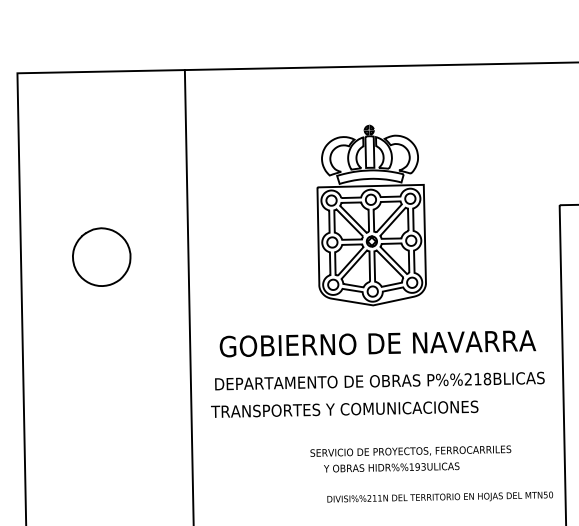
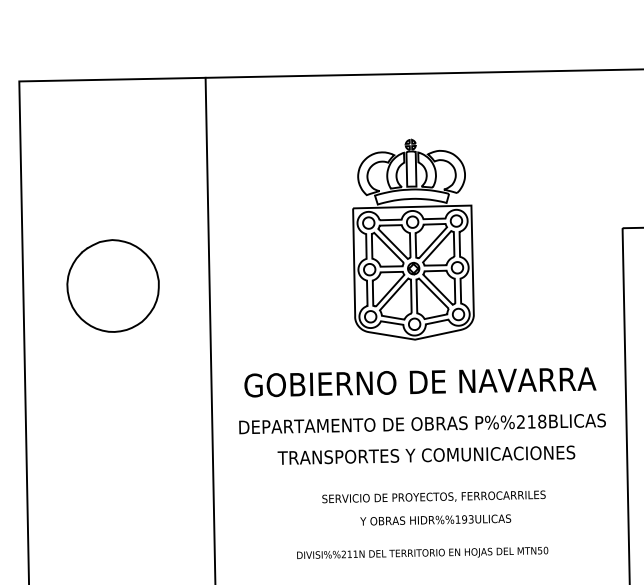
part: (101, 256) -> (112, 285), size x1.43
text: (344, 408) -> (426, 454), moved
text: (410, 450) -> (433, 496), moved
text: (440, 496) -> (422, 552), moved

